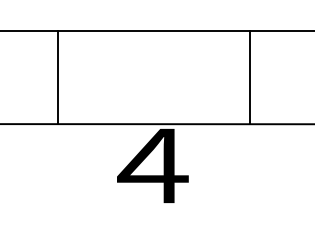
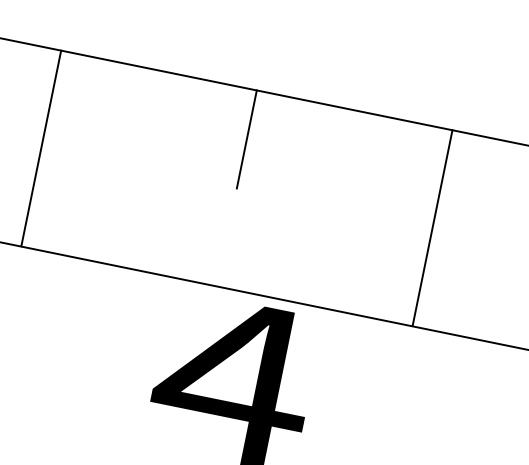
line: (136, 54) -> (246, 139), added
line: (58, 77) -> (41, 148), moved
line: (250, 77) -> (433, 227), moved

